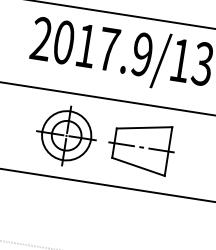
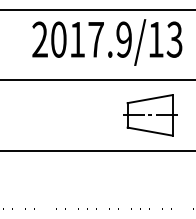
part: (66, 135) -> (72, 115), removed
part: (141, 147) -> (150, 115), moved

